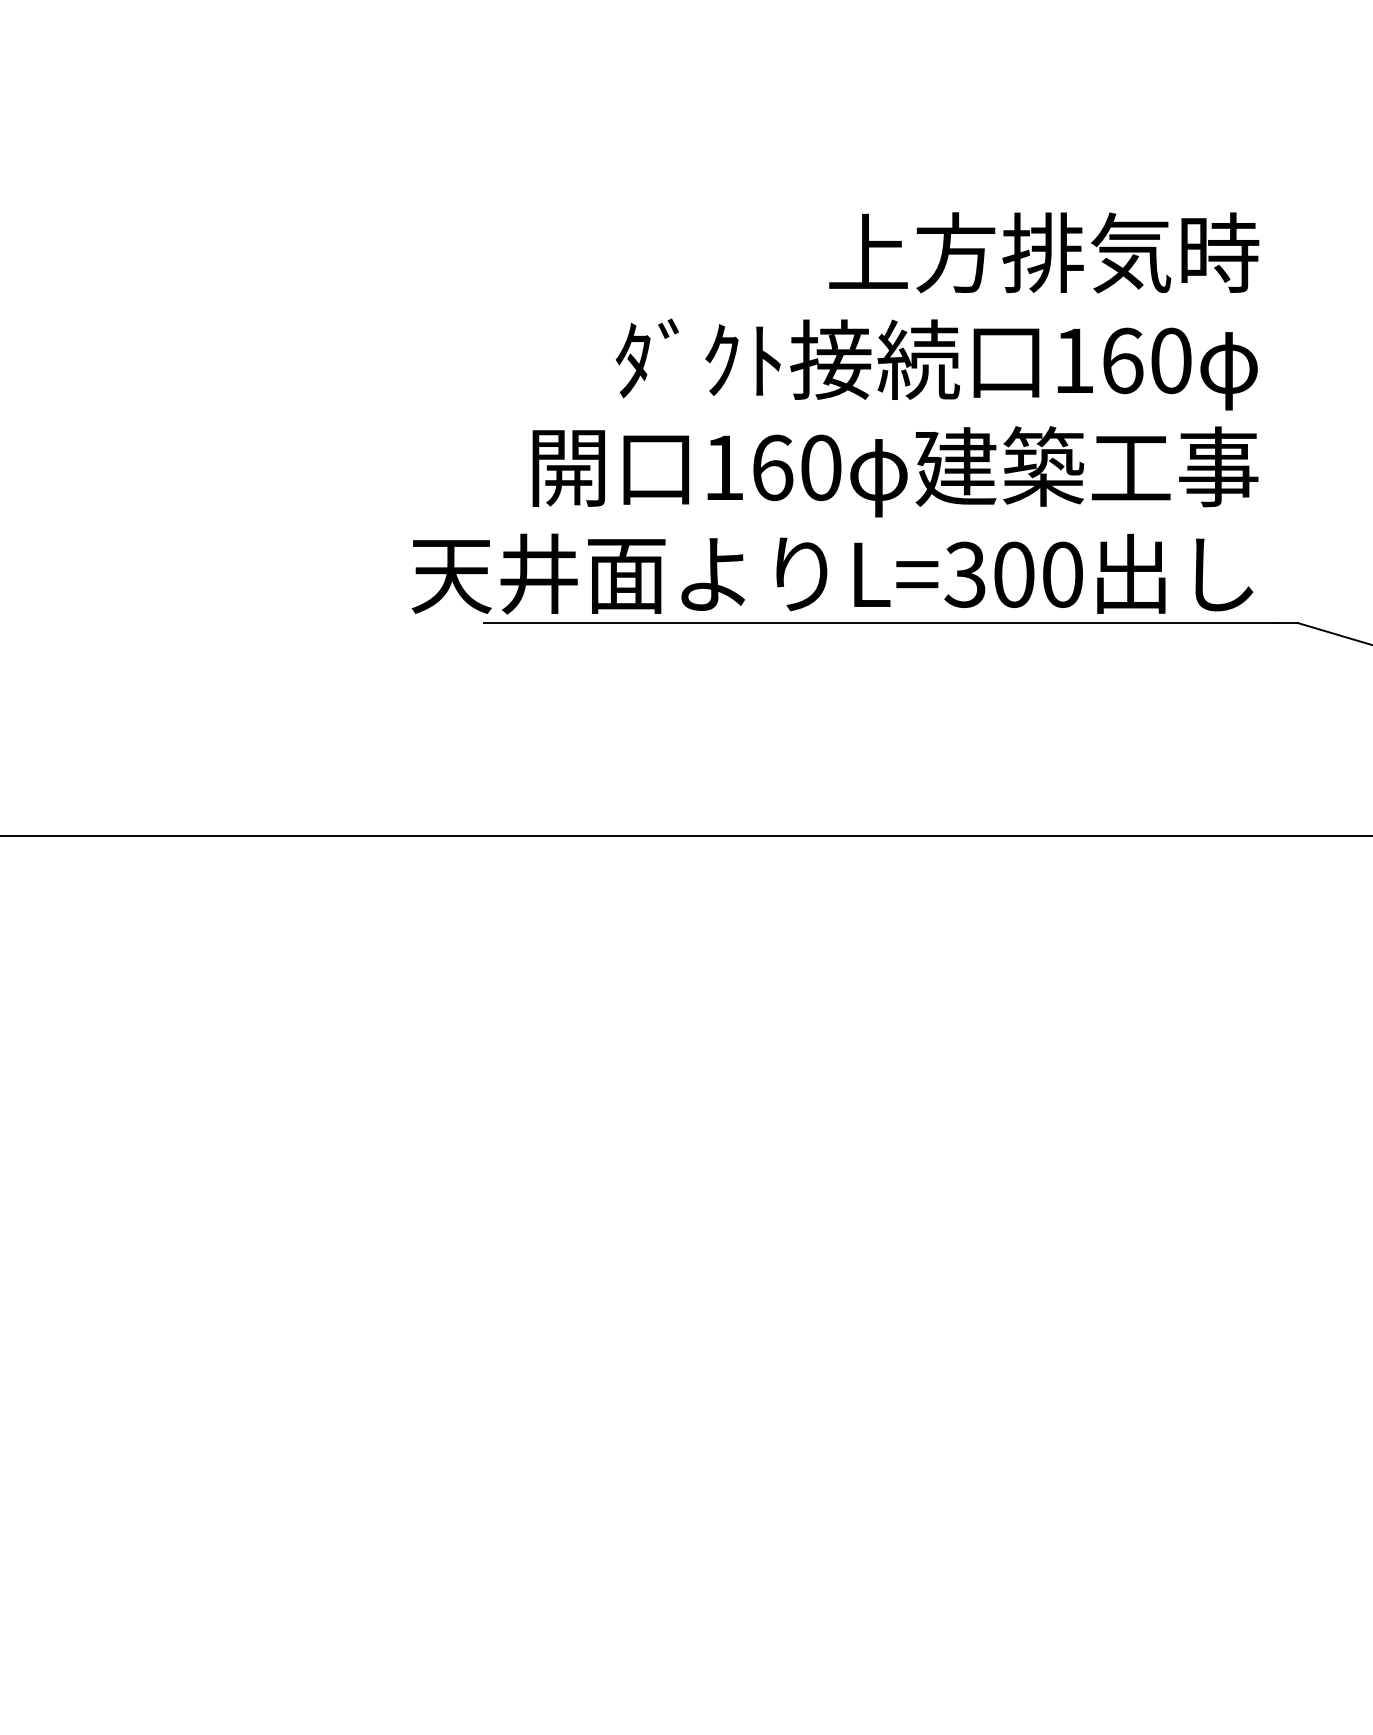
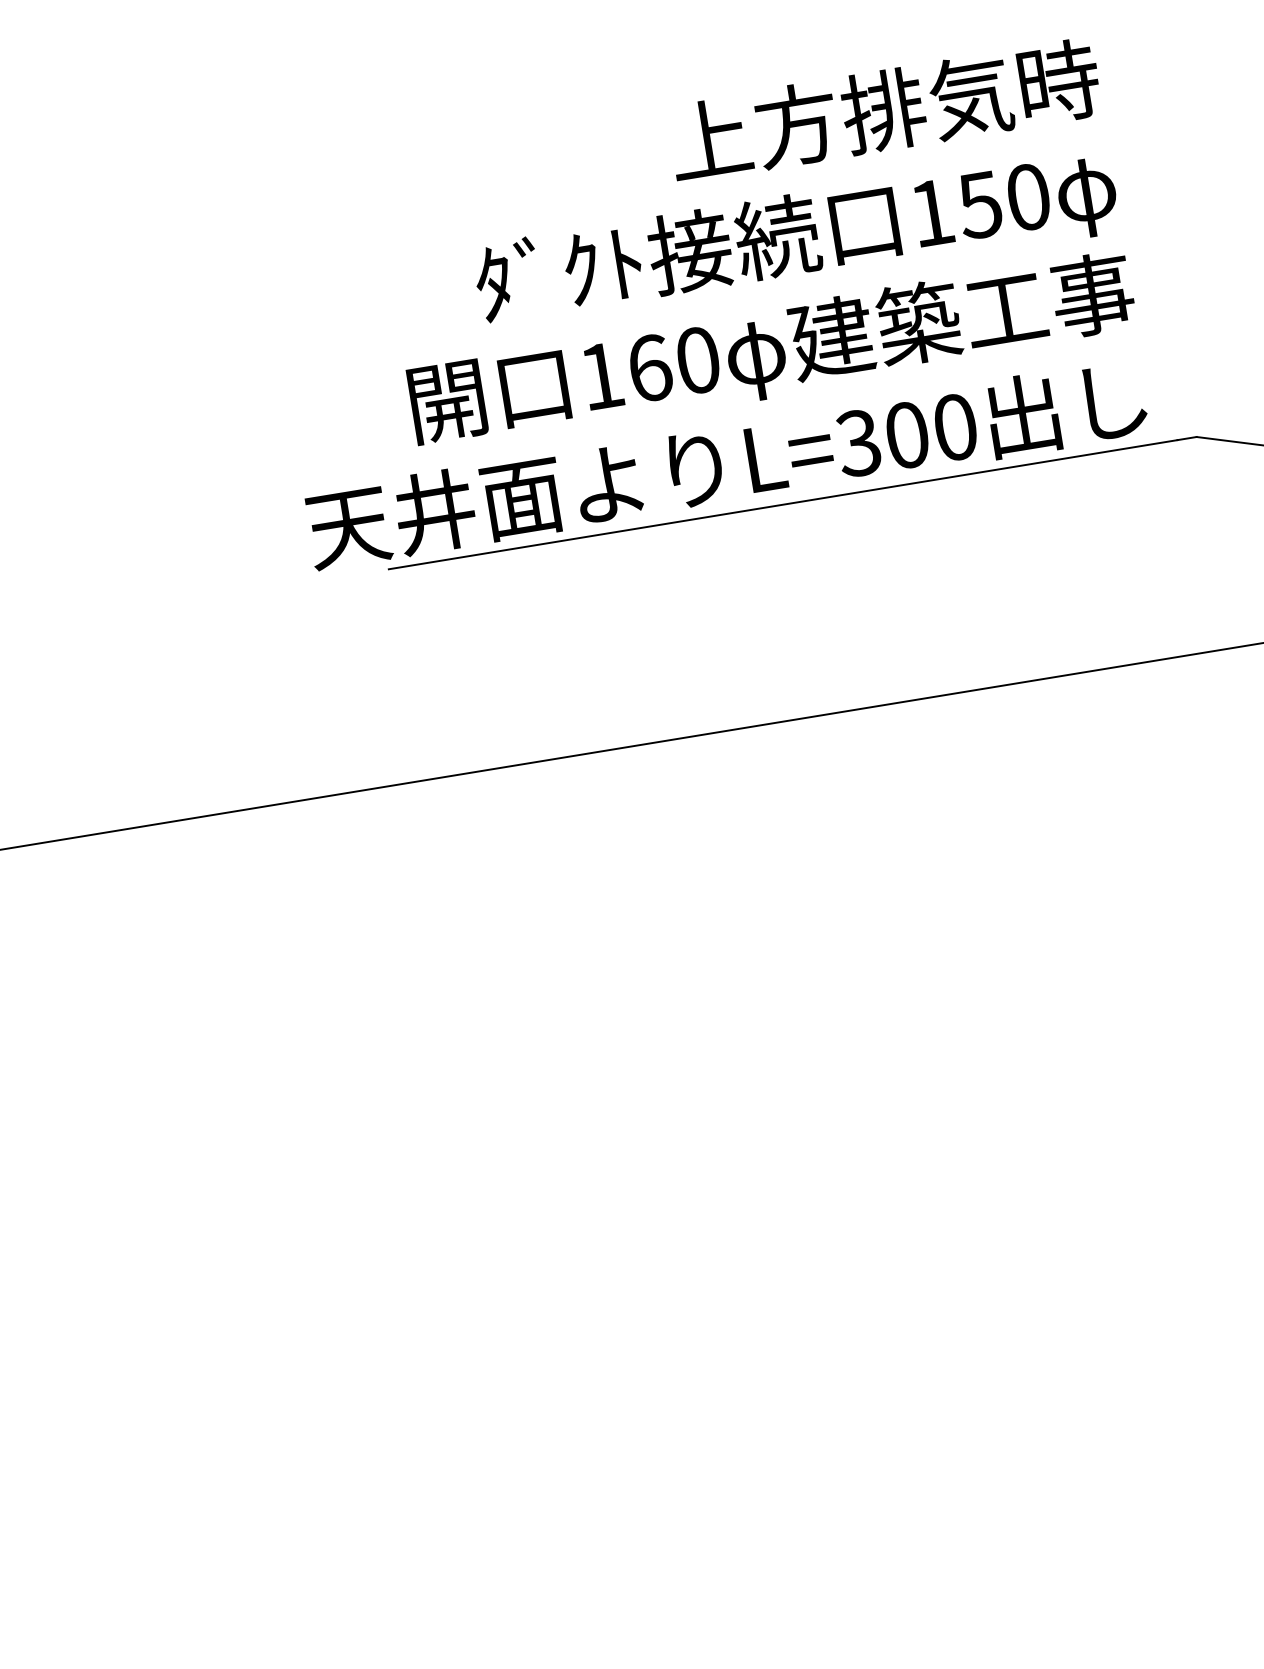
text: (1122, 360) -> (979, 204), 160 -> 150

